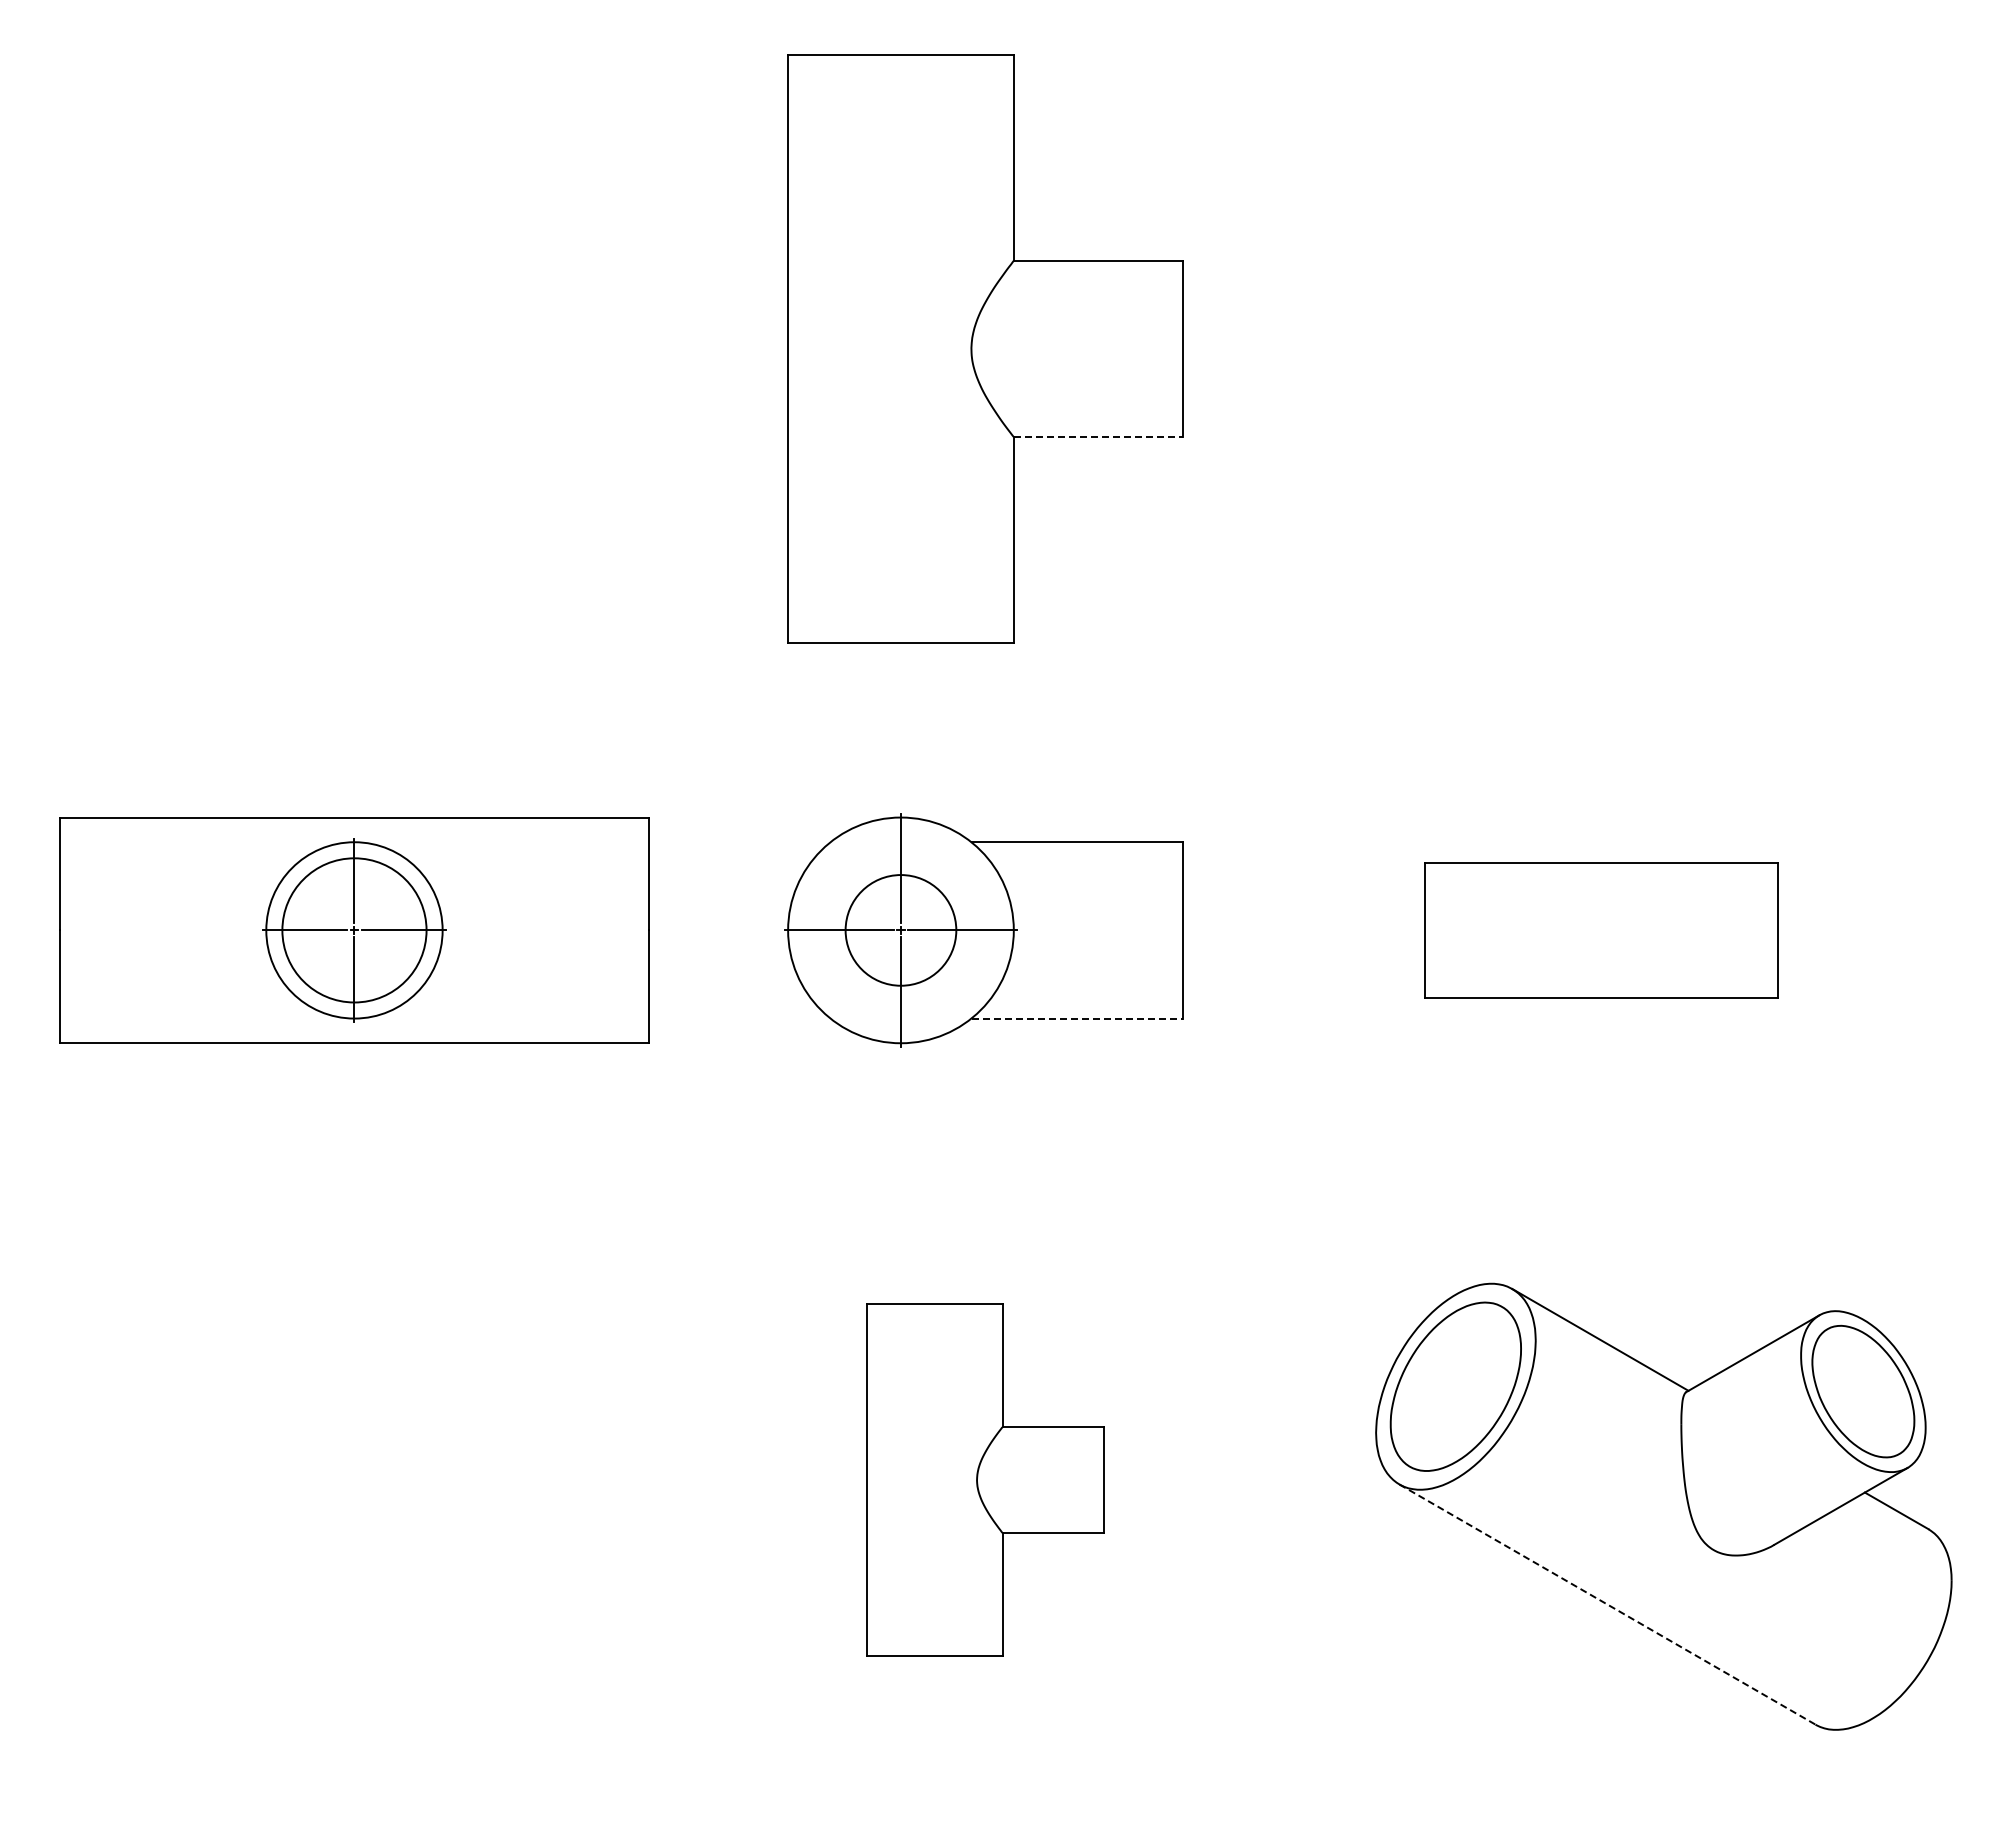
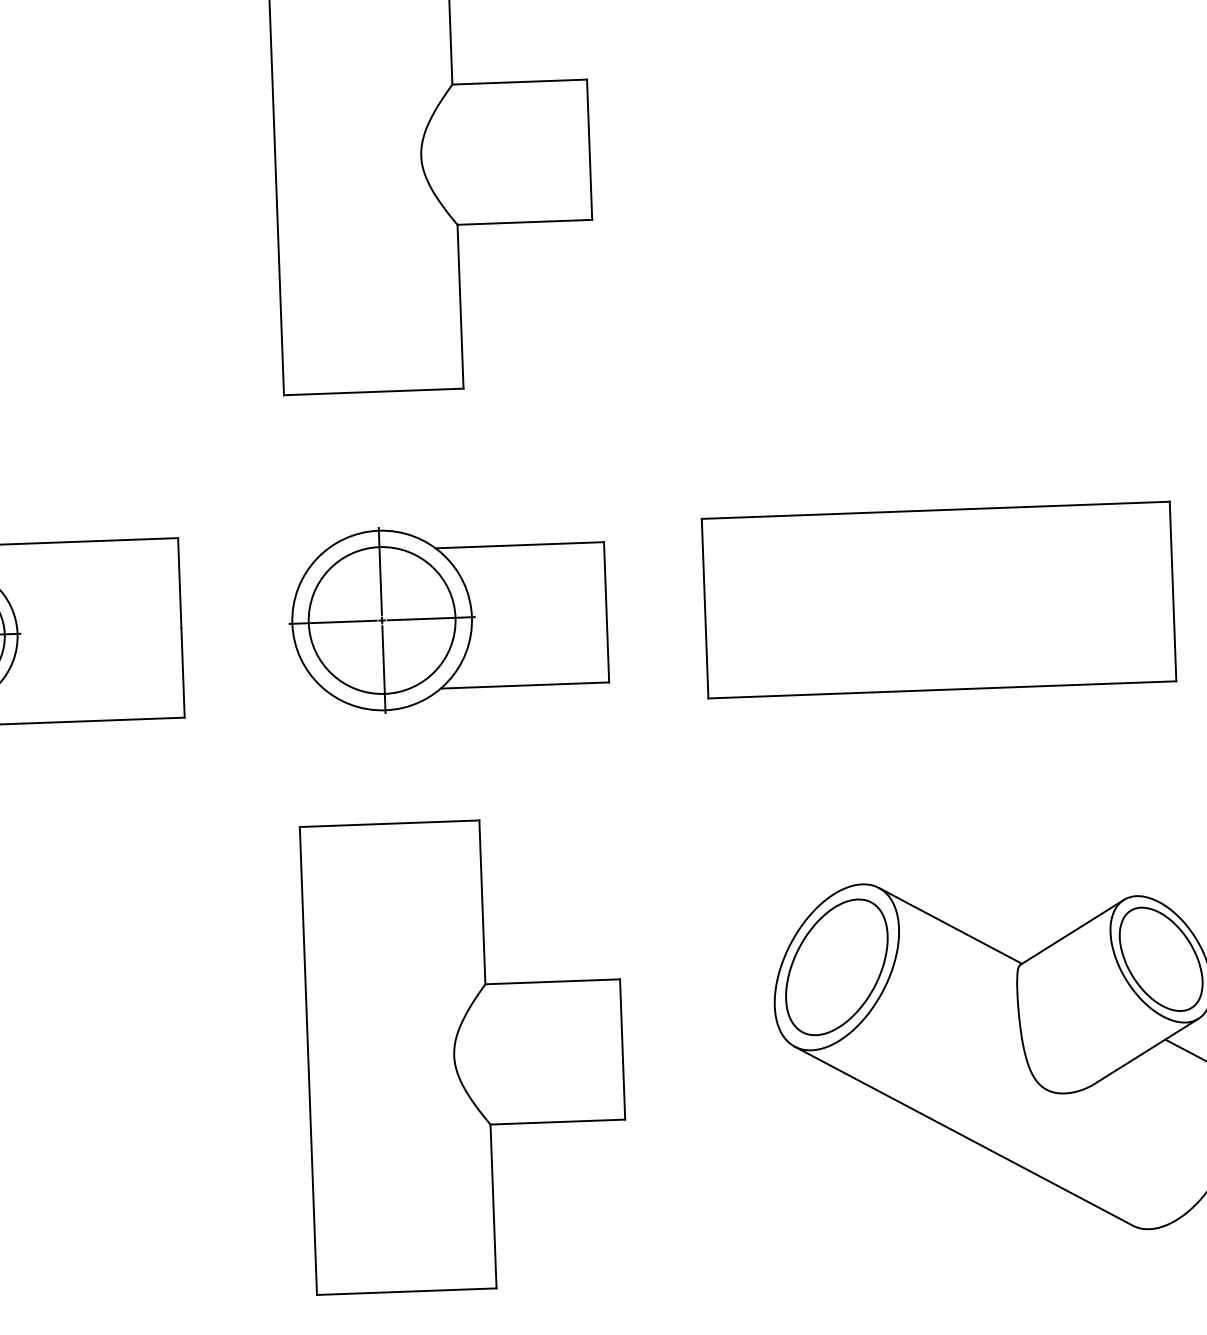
line: (1098, 437) -> (524, 222), dashed -> solid
circle: (900, 930) -> (381, 620), size x1.67
part: (1600, 930) -> (938, 600), size x1.67
line: (1077, 1018) -> (525, 685), dashed -> solid
part: (985, 1479) -> (465, 1054), size x1.67
line: (1607, 1604) -> (963, 1136), dashed -> solid

